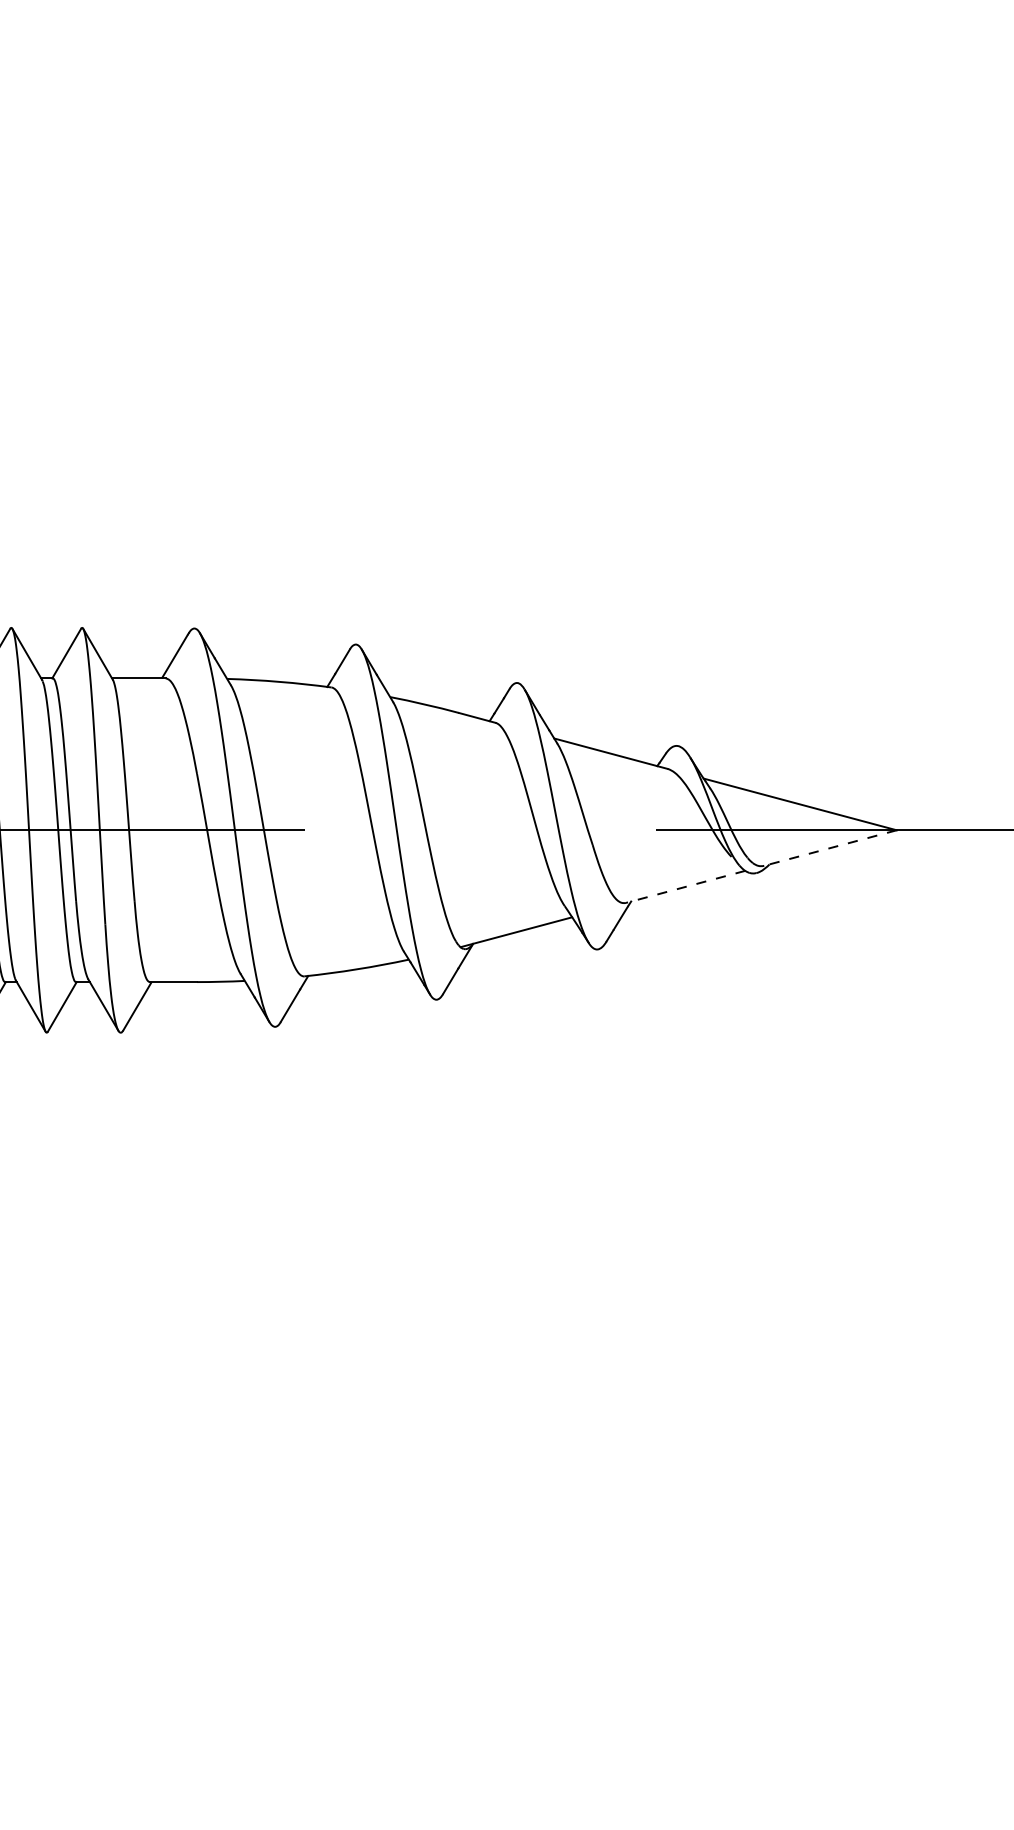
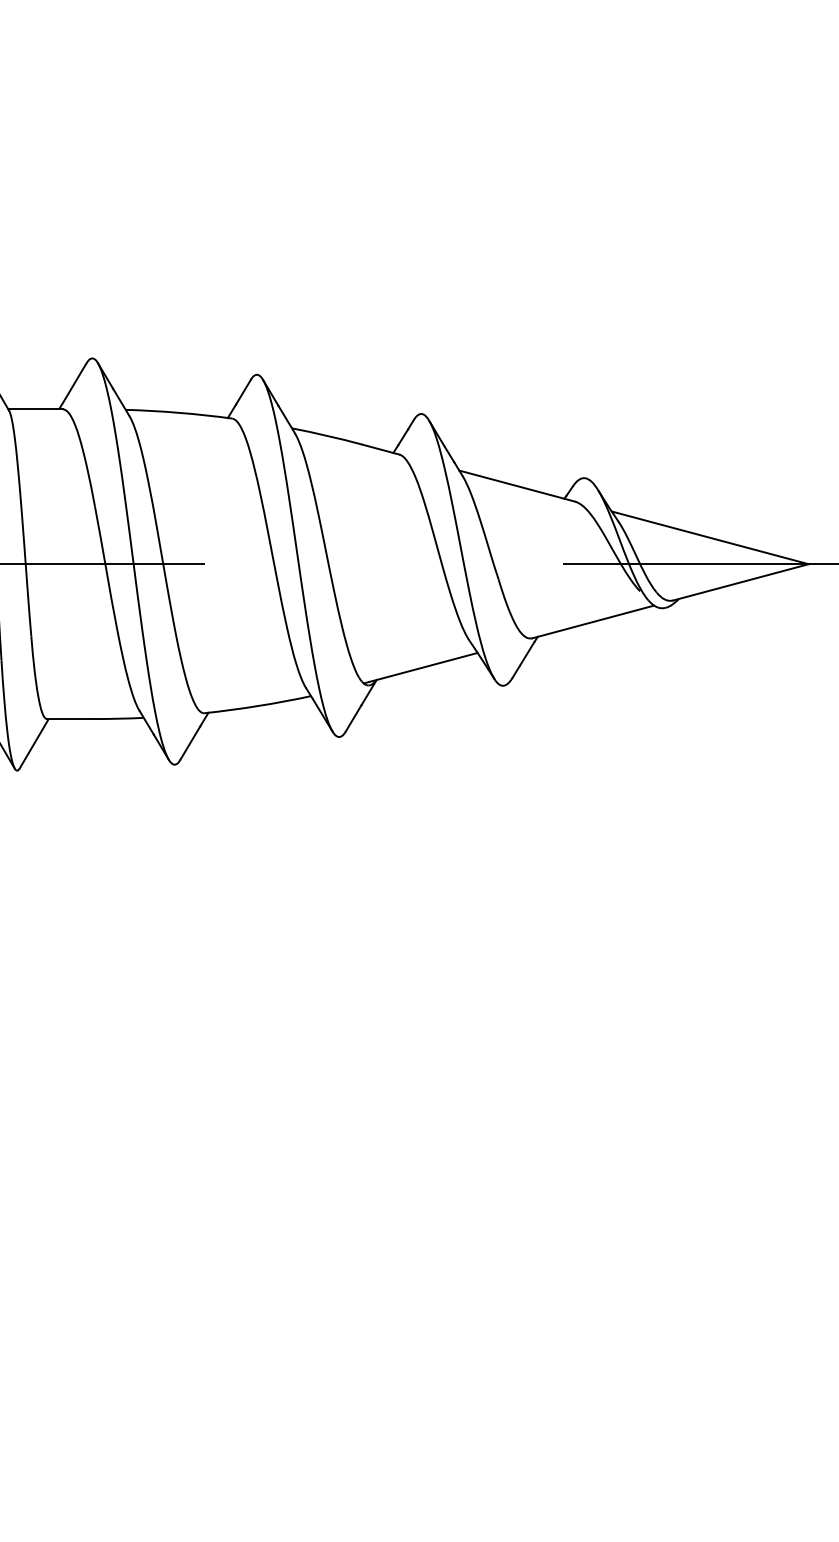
line: (830, 848) -> (741, 582), dashed -> solid
line: (685, 886) -> (593, 621), dashed -> solid

